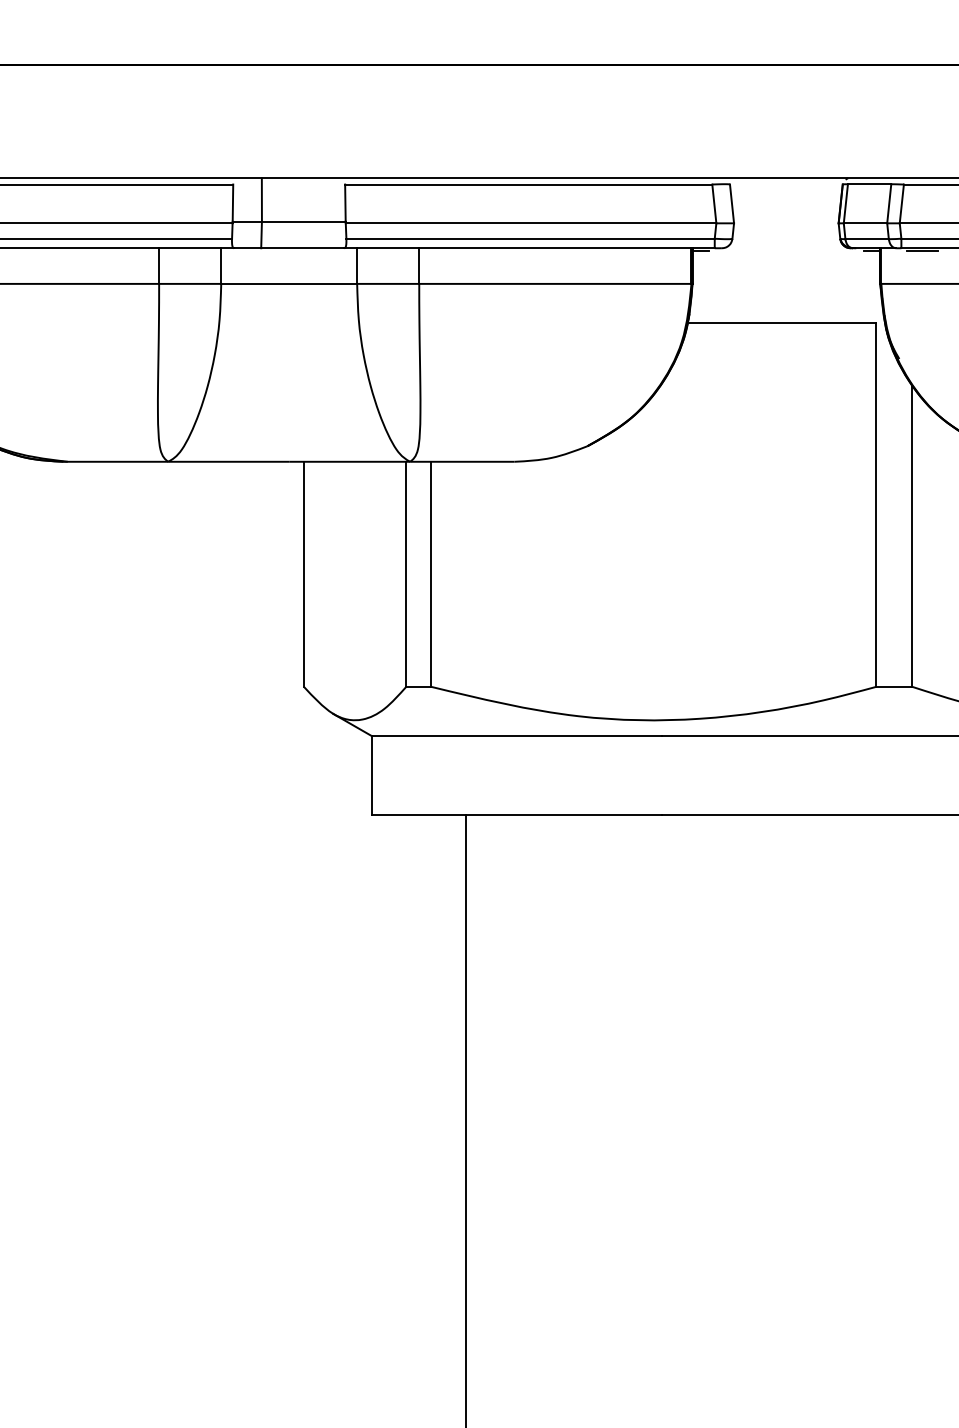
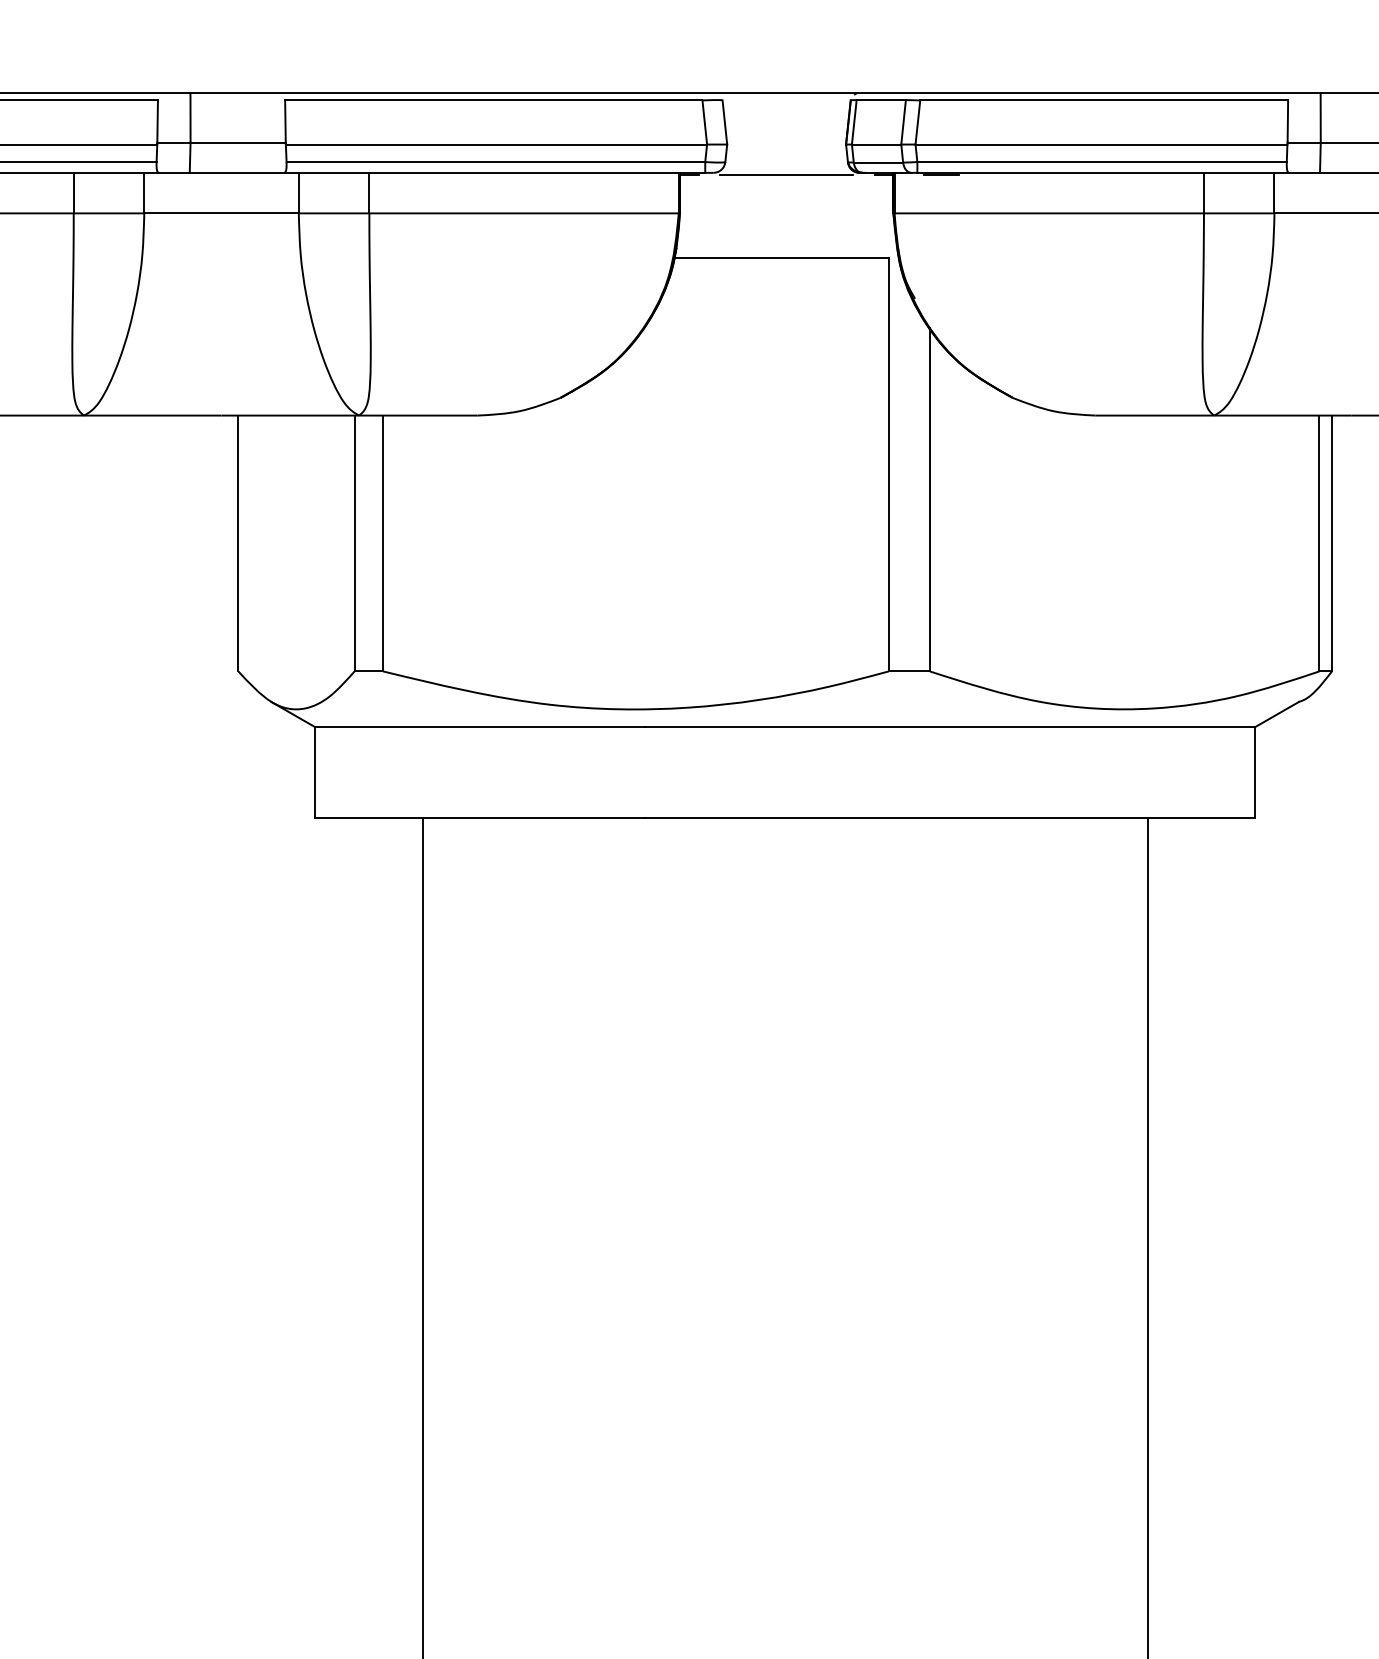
line: (786, 250) -> (786, 175), added

